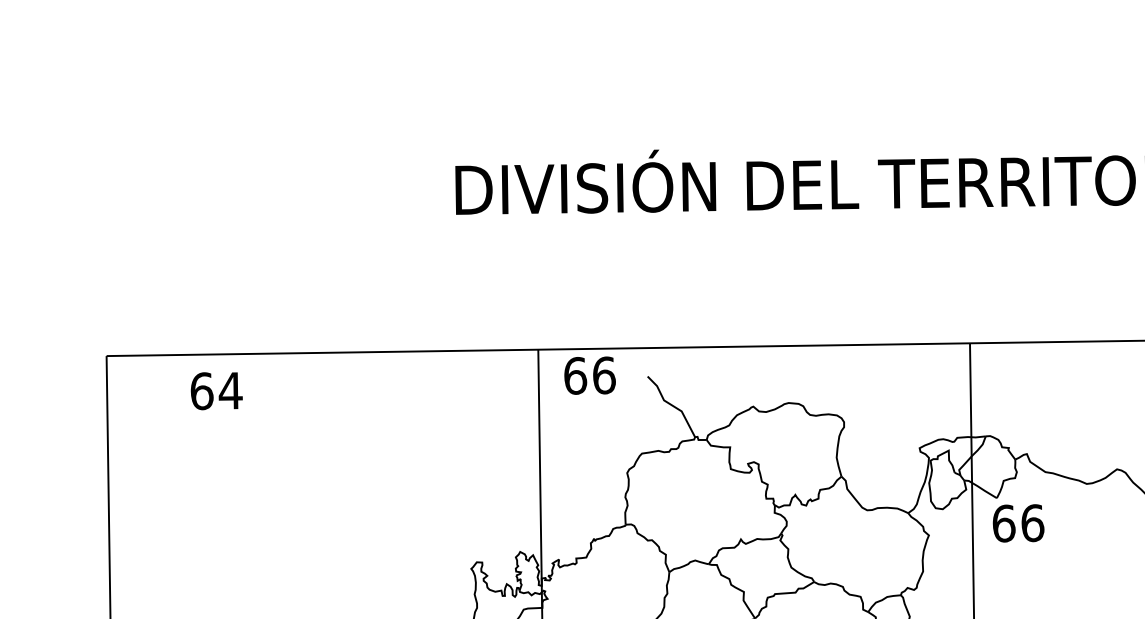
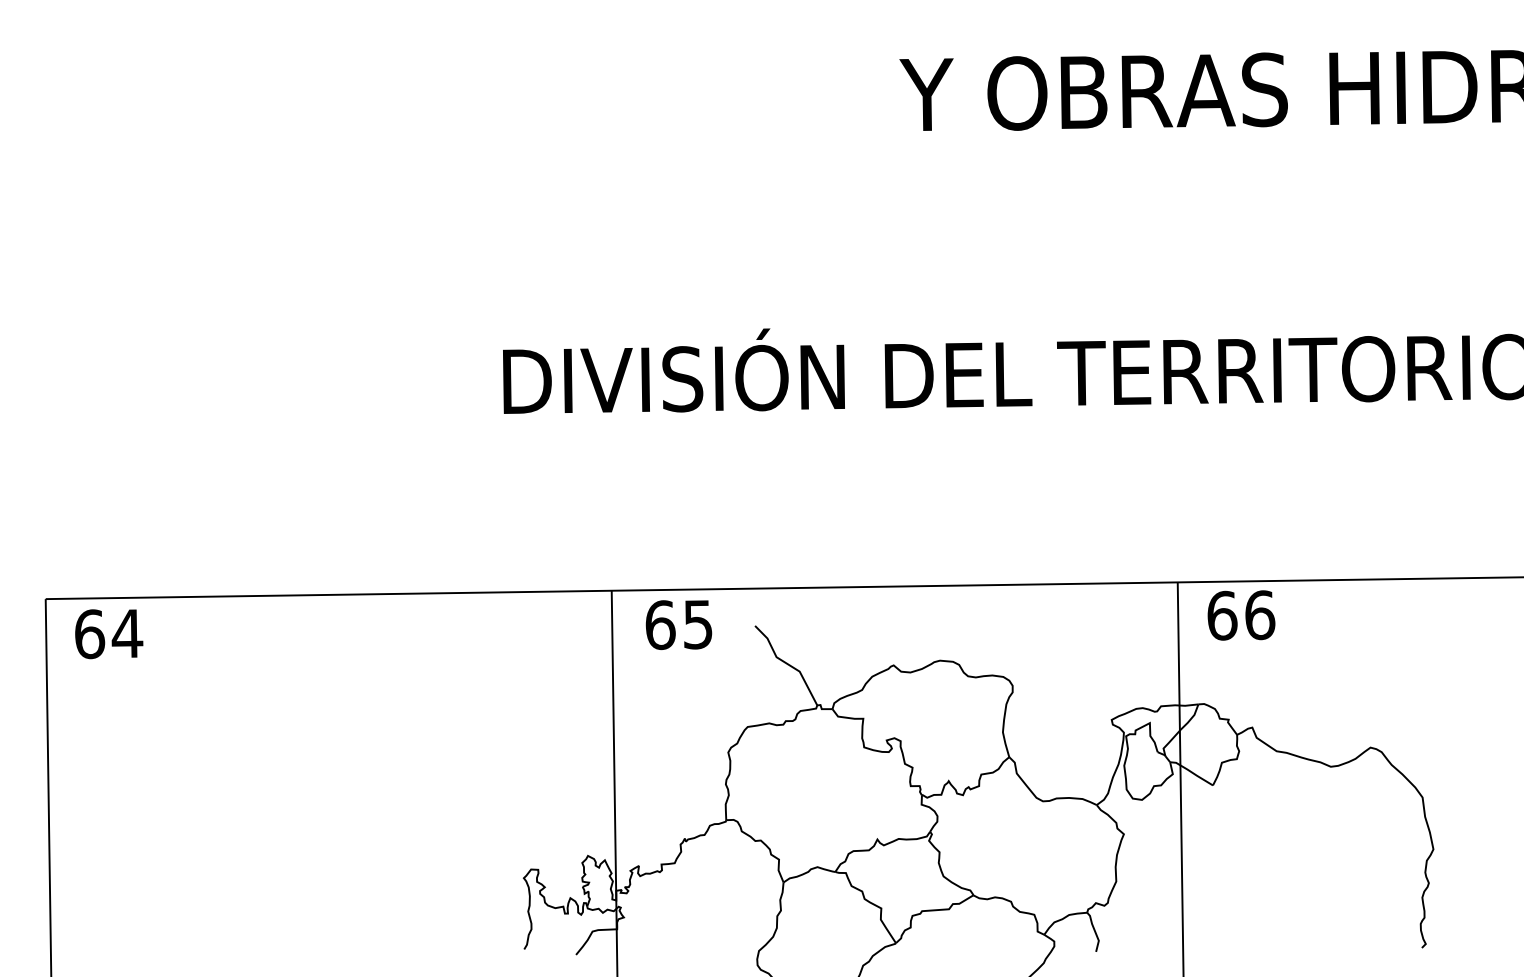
text: (604, 375) -> (698, 624), 66 -> 65
text: (217, 391) -> (109, 634), moved
text: (1018, 523) -> (1241, 615), moved

